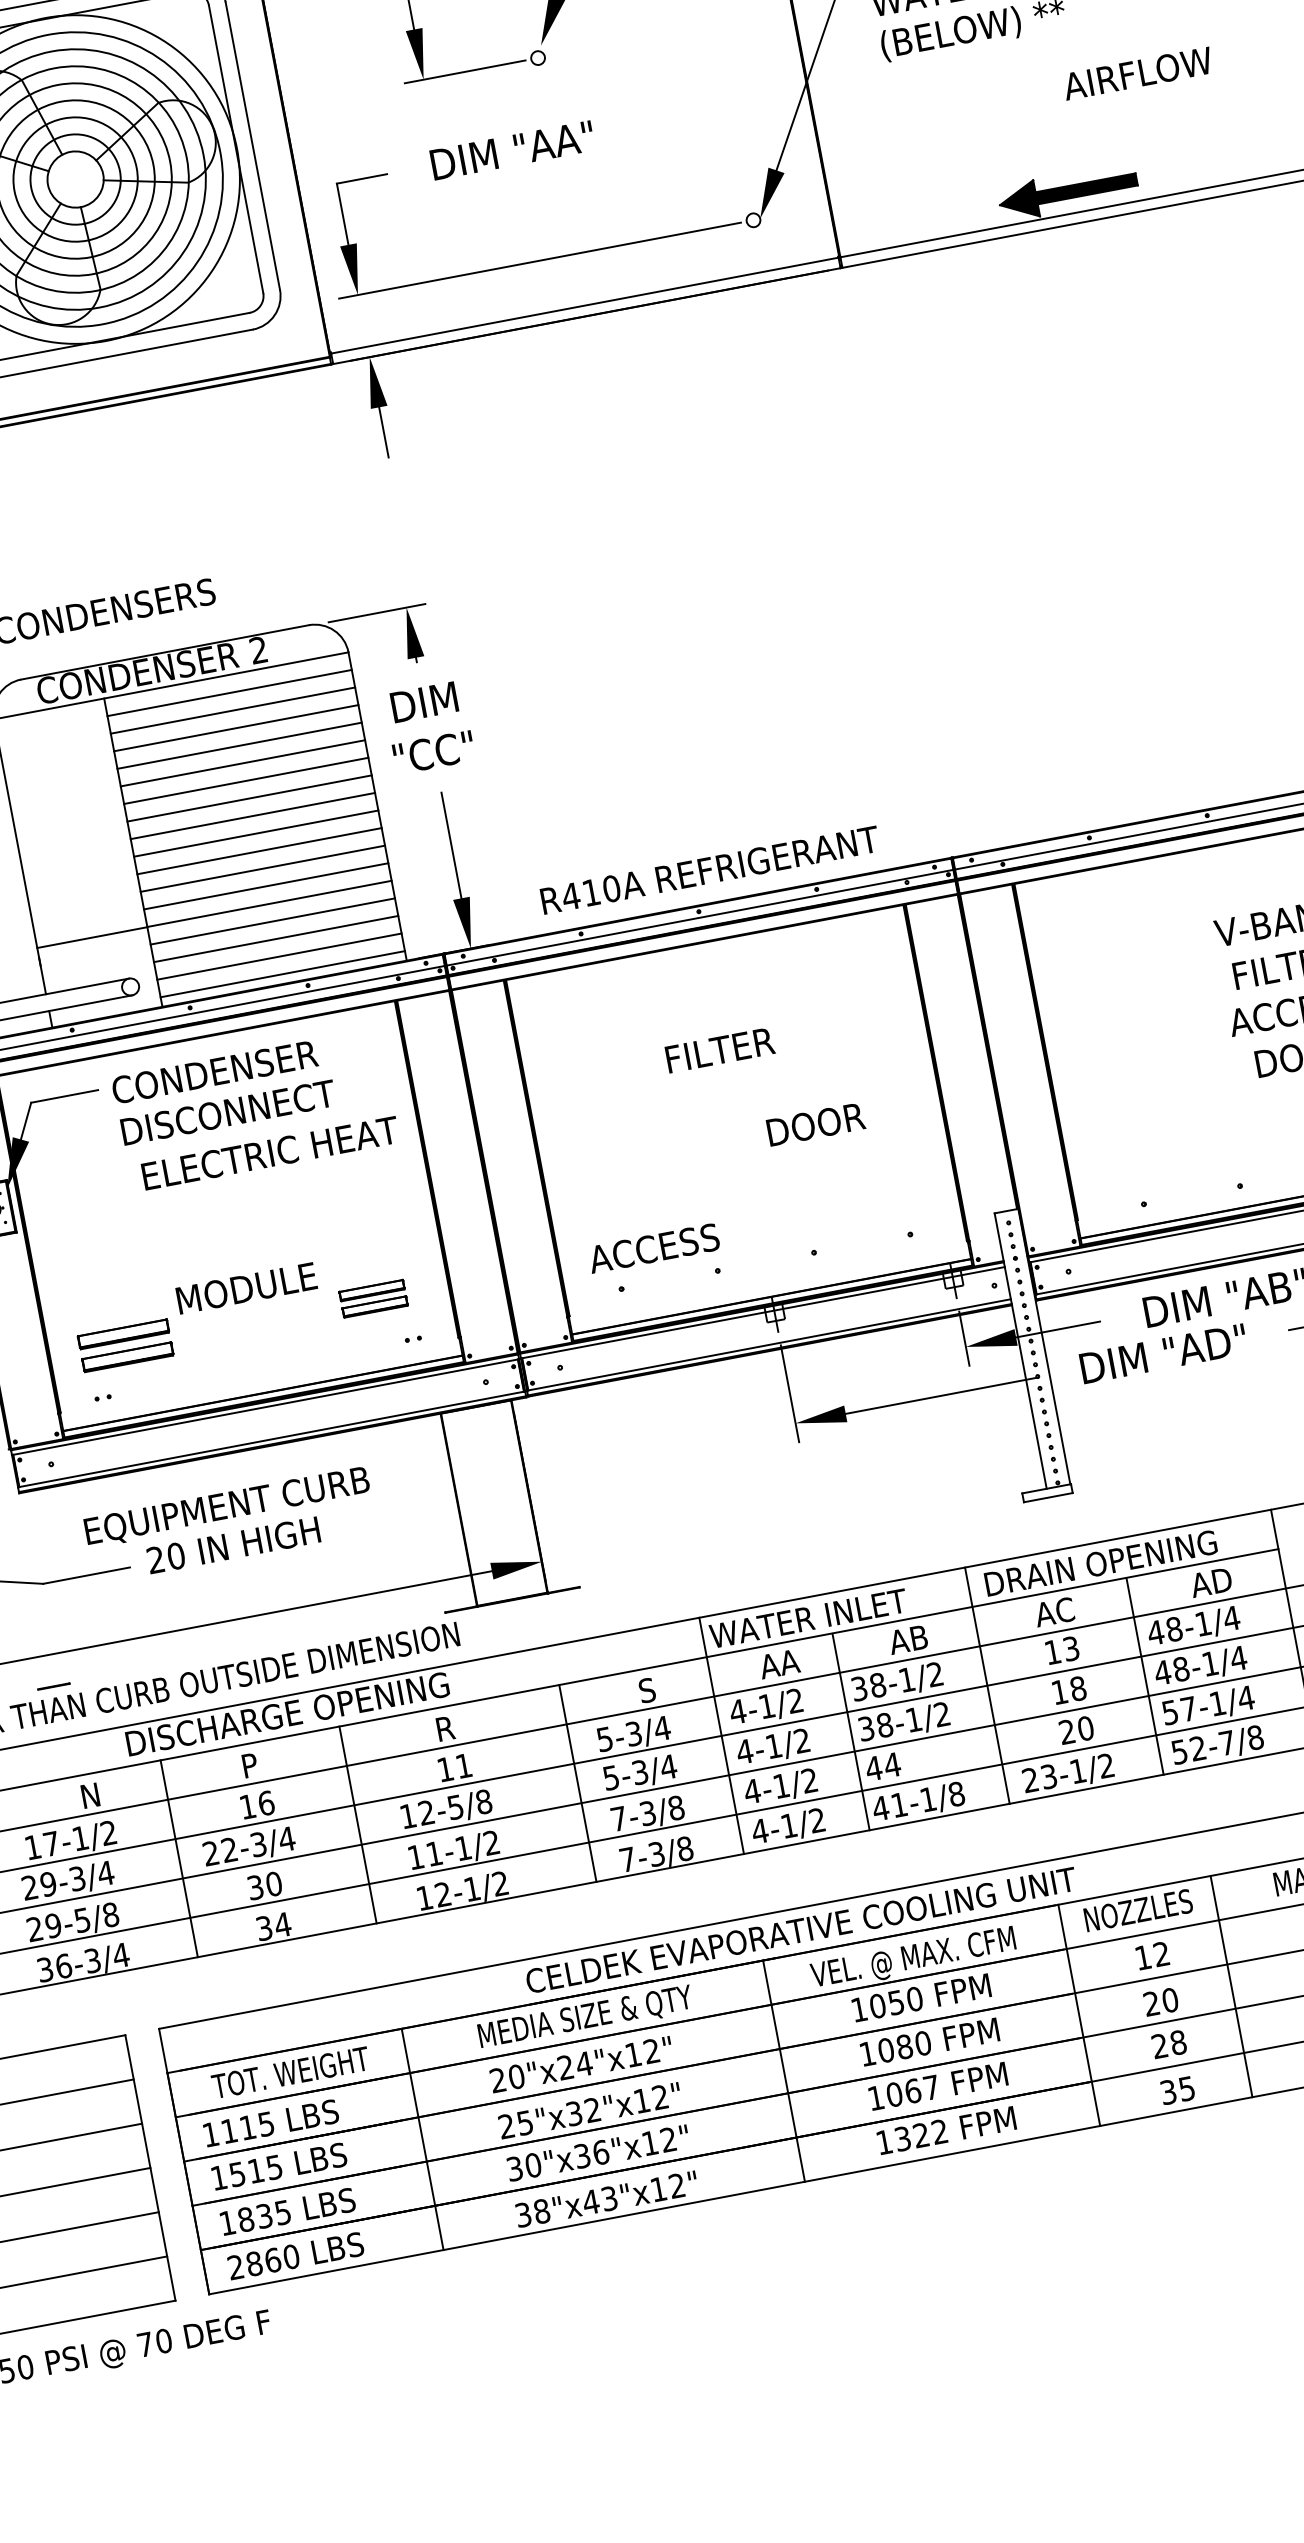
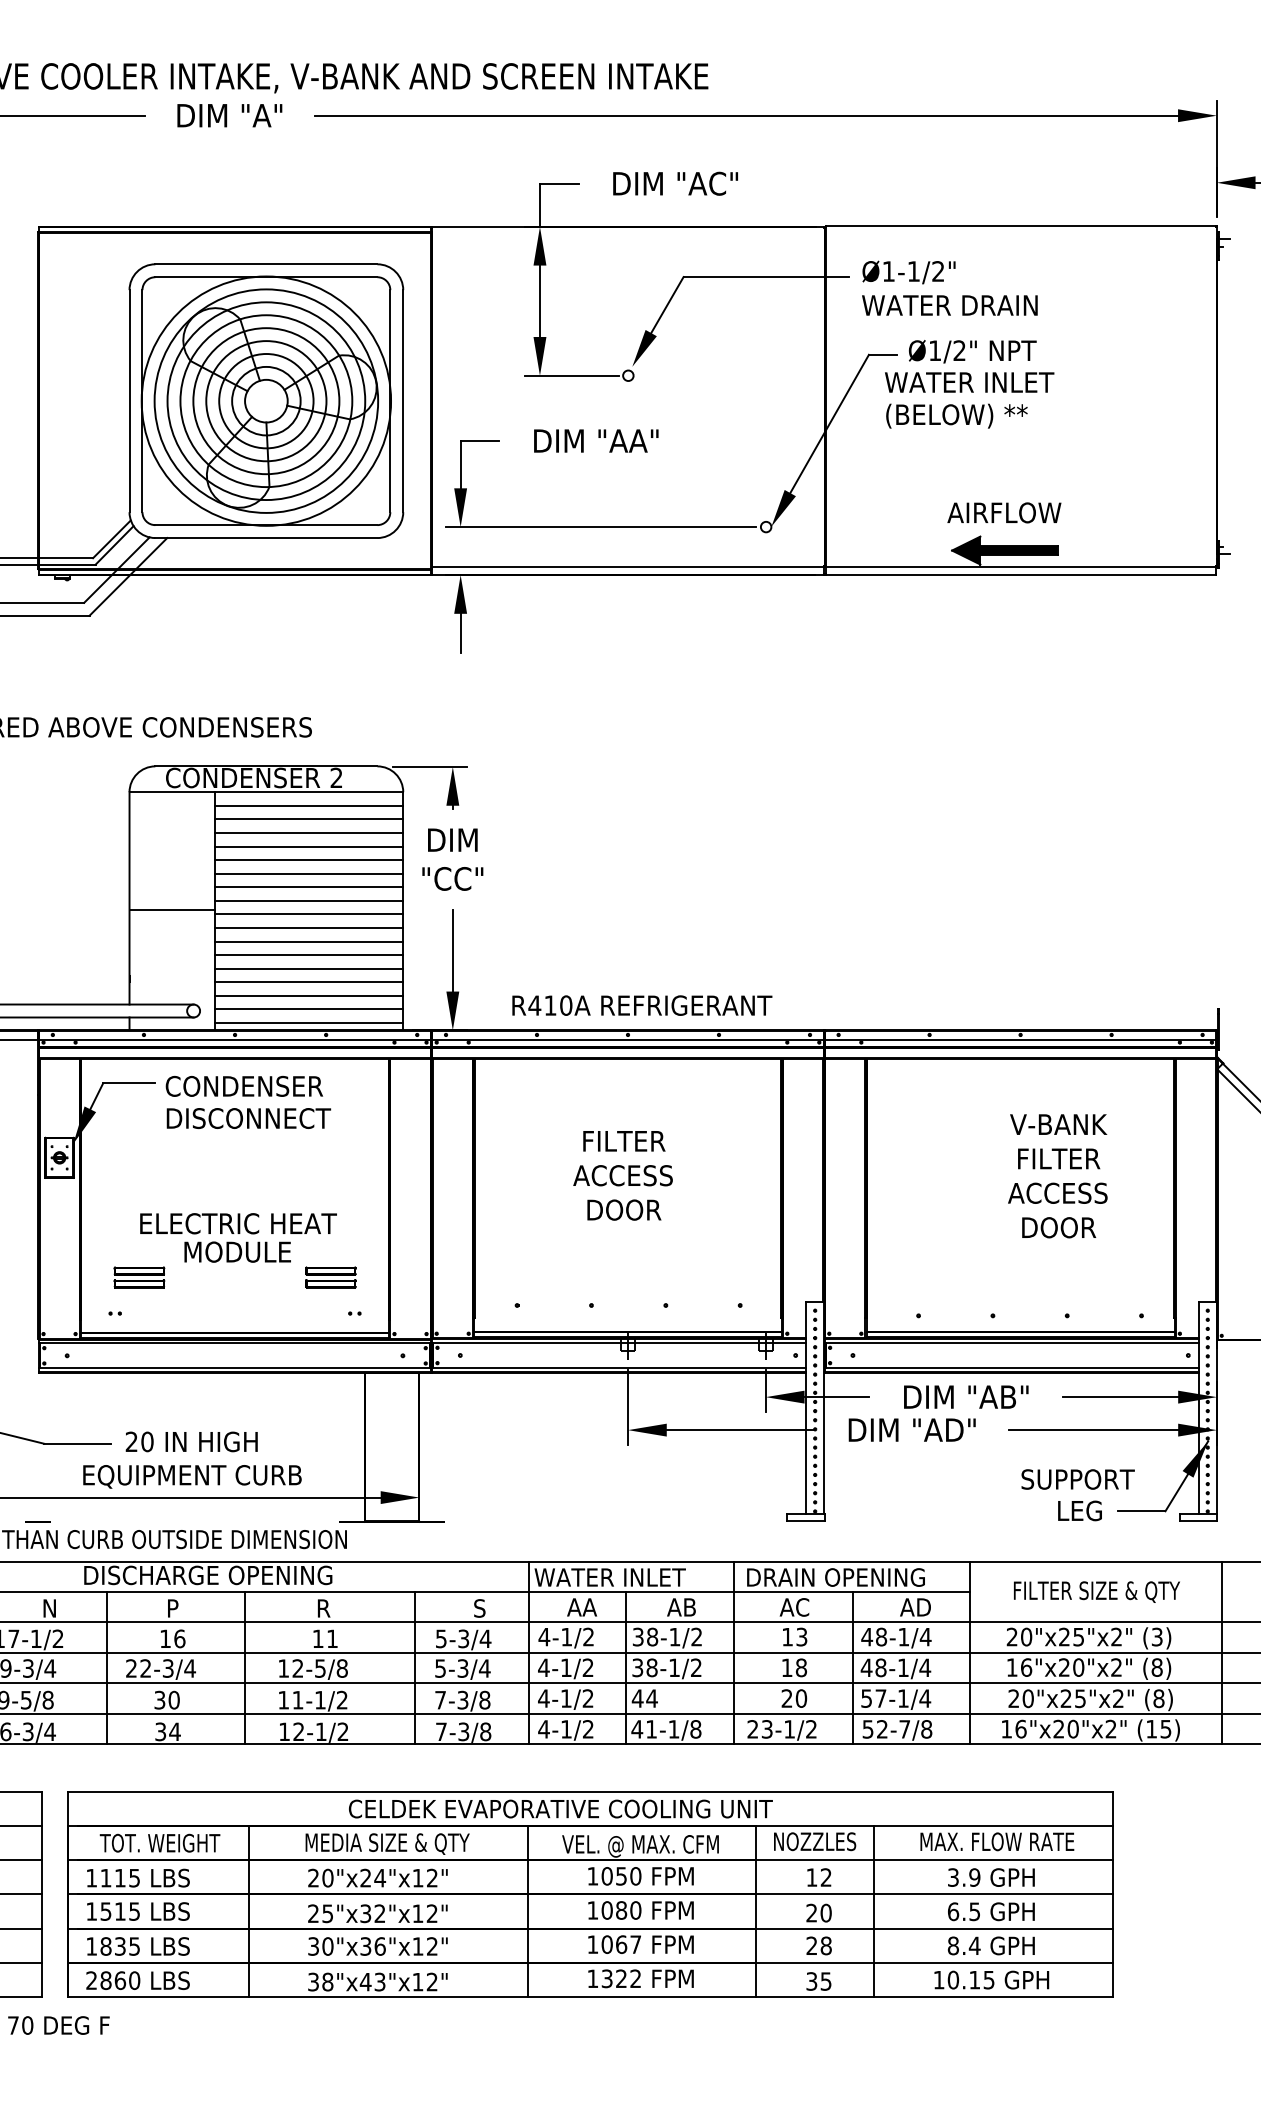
text: (1137, 73) -> (1004, 512), moved
line: (91, 937) -> (171, 909), moved
text: (816, 1123) -> (624, 1209), moved
text: (270, 1152) -> (238, 1223), moved
text: (653, 1248) -> (622, 1175), moved
part: (125, 1345) -> (139, 1277), size x0.71
text: (227, 1507) -> (192, 1476), moved

